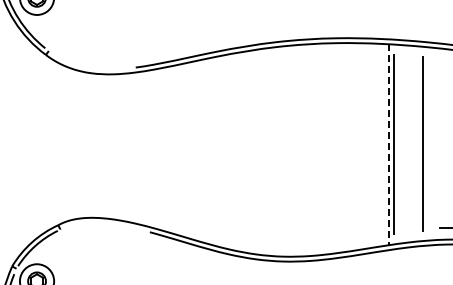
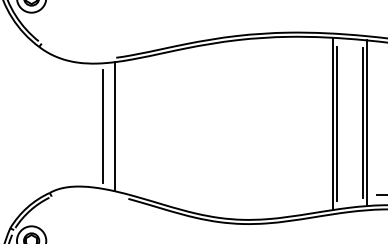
line: (428, 143) -> (367, 122), added
line: (388, 145) -> (332, 124), dashed -> solid
line: (120, 147) -> (103, 126), added
line: (134, 147) -> (115, 126), added

